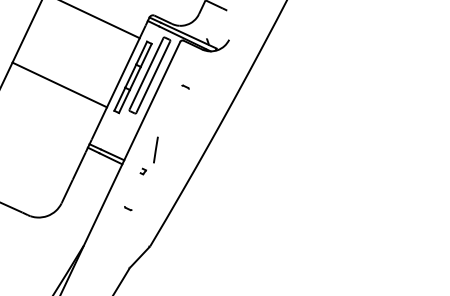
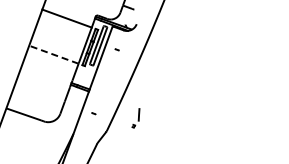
line: (59, 84) -> (53, 54), solid -> dashed
part: (148, 156) -> (135, 118), moved

